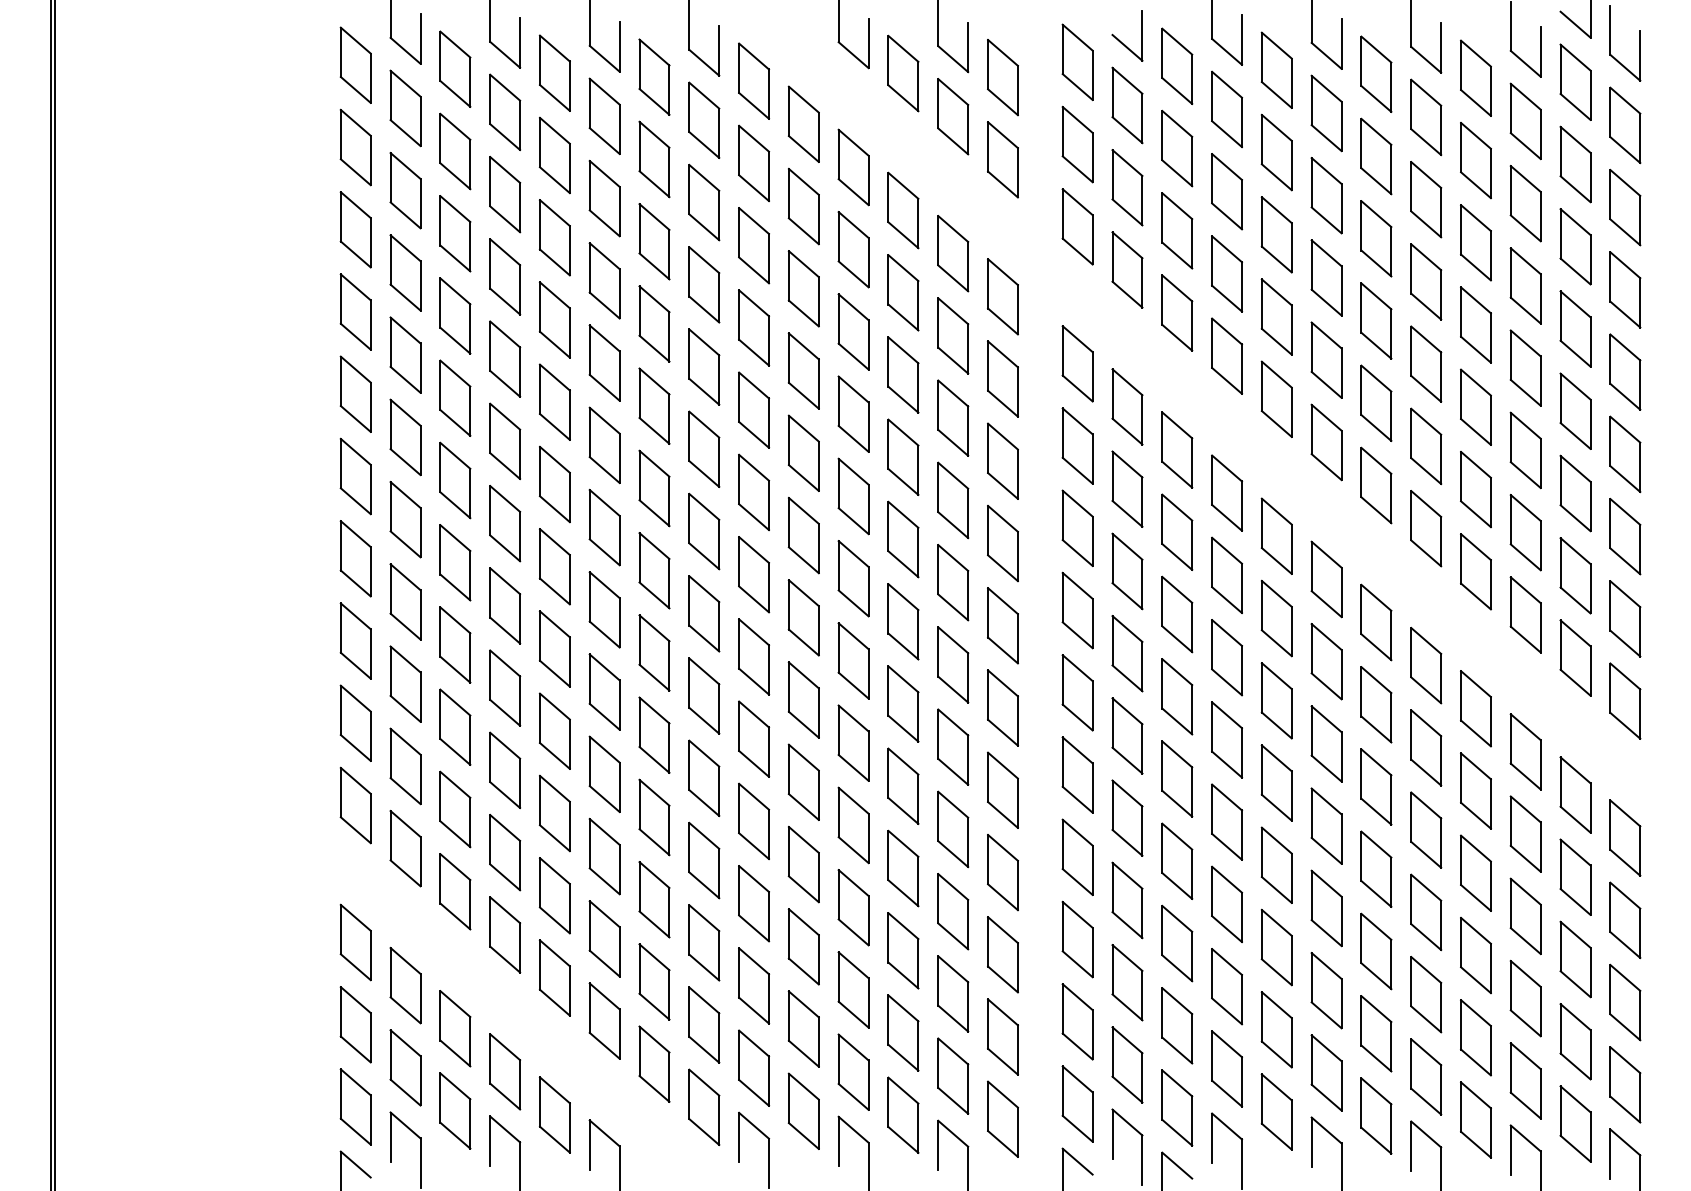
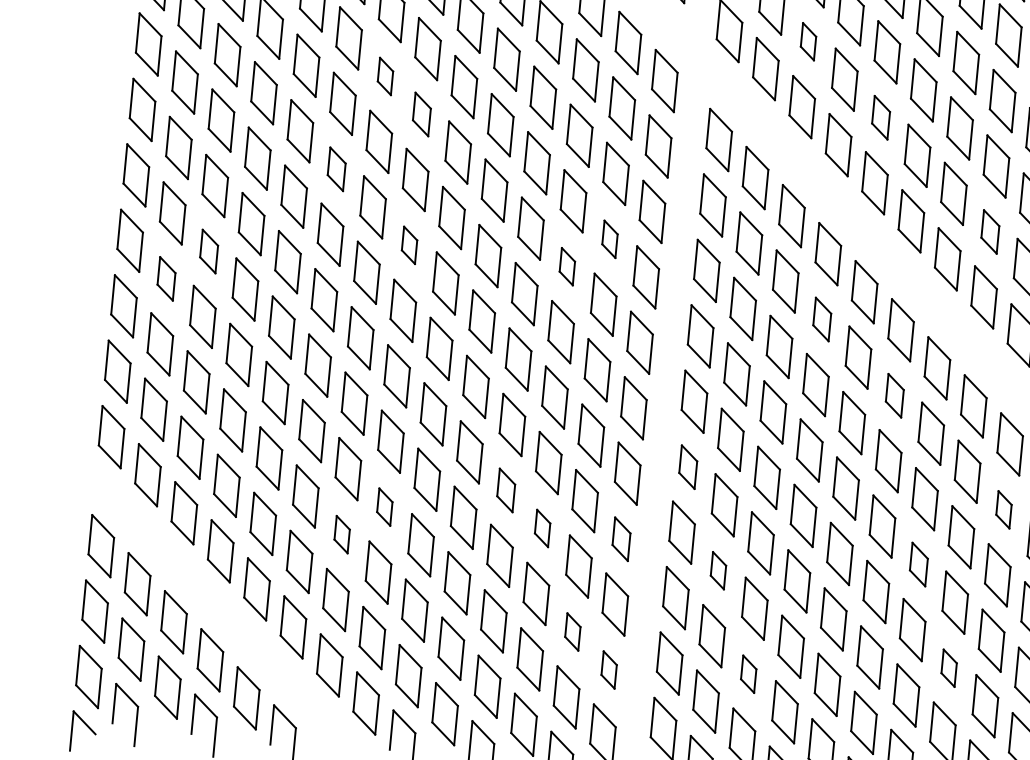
part: (1177, 230) -> (808, 41), size x0.6
part: (1276, 316) -> (880, 117), size x0.7
part: (654, 323) -> (385, 76), size x0.6
part: (704, 366) -> (422, 114), size x0.7
part: (604, 445) -> (336, 169), size x0.7
part: (1426, 446) -> (990, 232), size x0.7
part: (953, 500) -> (610, 239), size x0.6
part: (704, 531) -> (409, 245), size x0.6
part: (903, 539) -> (567, 266), size x0.6
part: (455, 562) -> (209, 251), size x0.7
part: (1227, 574) -> (822, 318), size x0.7
part: (405, 601) -> (166, 278), size x0.7
part: (1326, 661) -> (894, 395), size x0.7
part: (1077, 774) -> (688, 466), size x0.7
part: (1475, 790) -> (1003, 509), size x0.6
part: (853, 825) -> (506, 490), size x0.7
part: (704, 860) -> (384, 507), size x0.6
part: (903, 868) -> (542, 528), size x0.6
part: (1376, 868) -> (919, 564), size x0.7
part: (1002, 872) -> (621, 539), size x0.7
part: (654, 899) -> (342, 534), size x0.6
part: (1127, 900) -> (718, 570), size x0.6
part: (953, 993) -> (573, 631), size x0.6
part: (1426, 994) -> (949, 668), size x0.6
part: (1177, 1025) -> (748, 673), size x0.6
part: (1002, 1036) -> (608, 669), size x0.6

